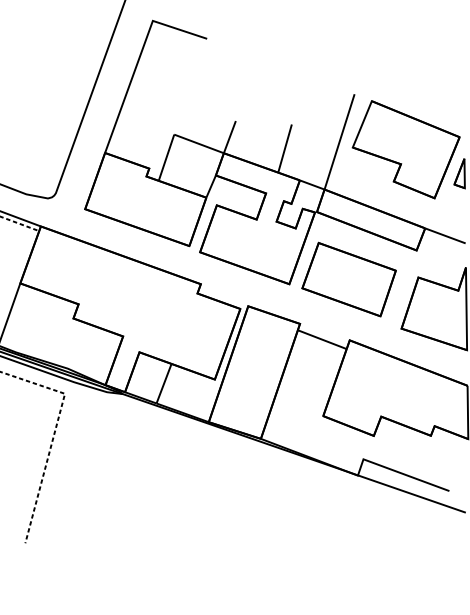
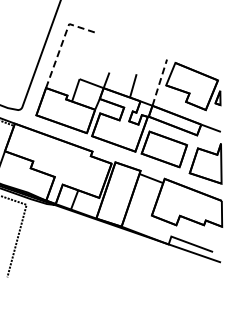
line: (138, 59) -> (62, 42), solid -> dashed
line: (339, 141) -> (159, 82), solid -> dashed

